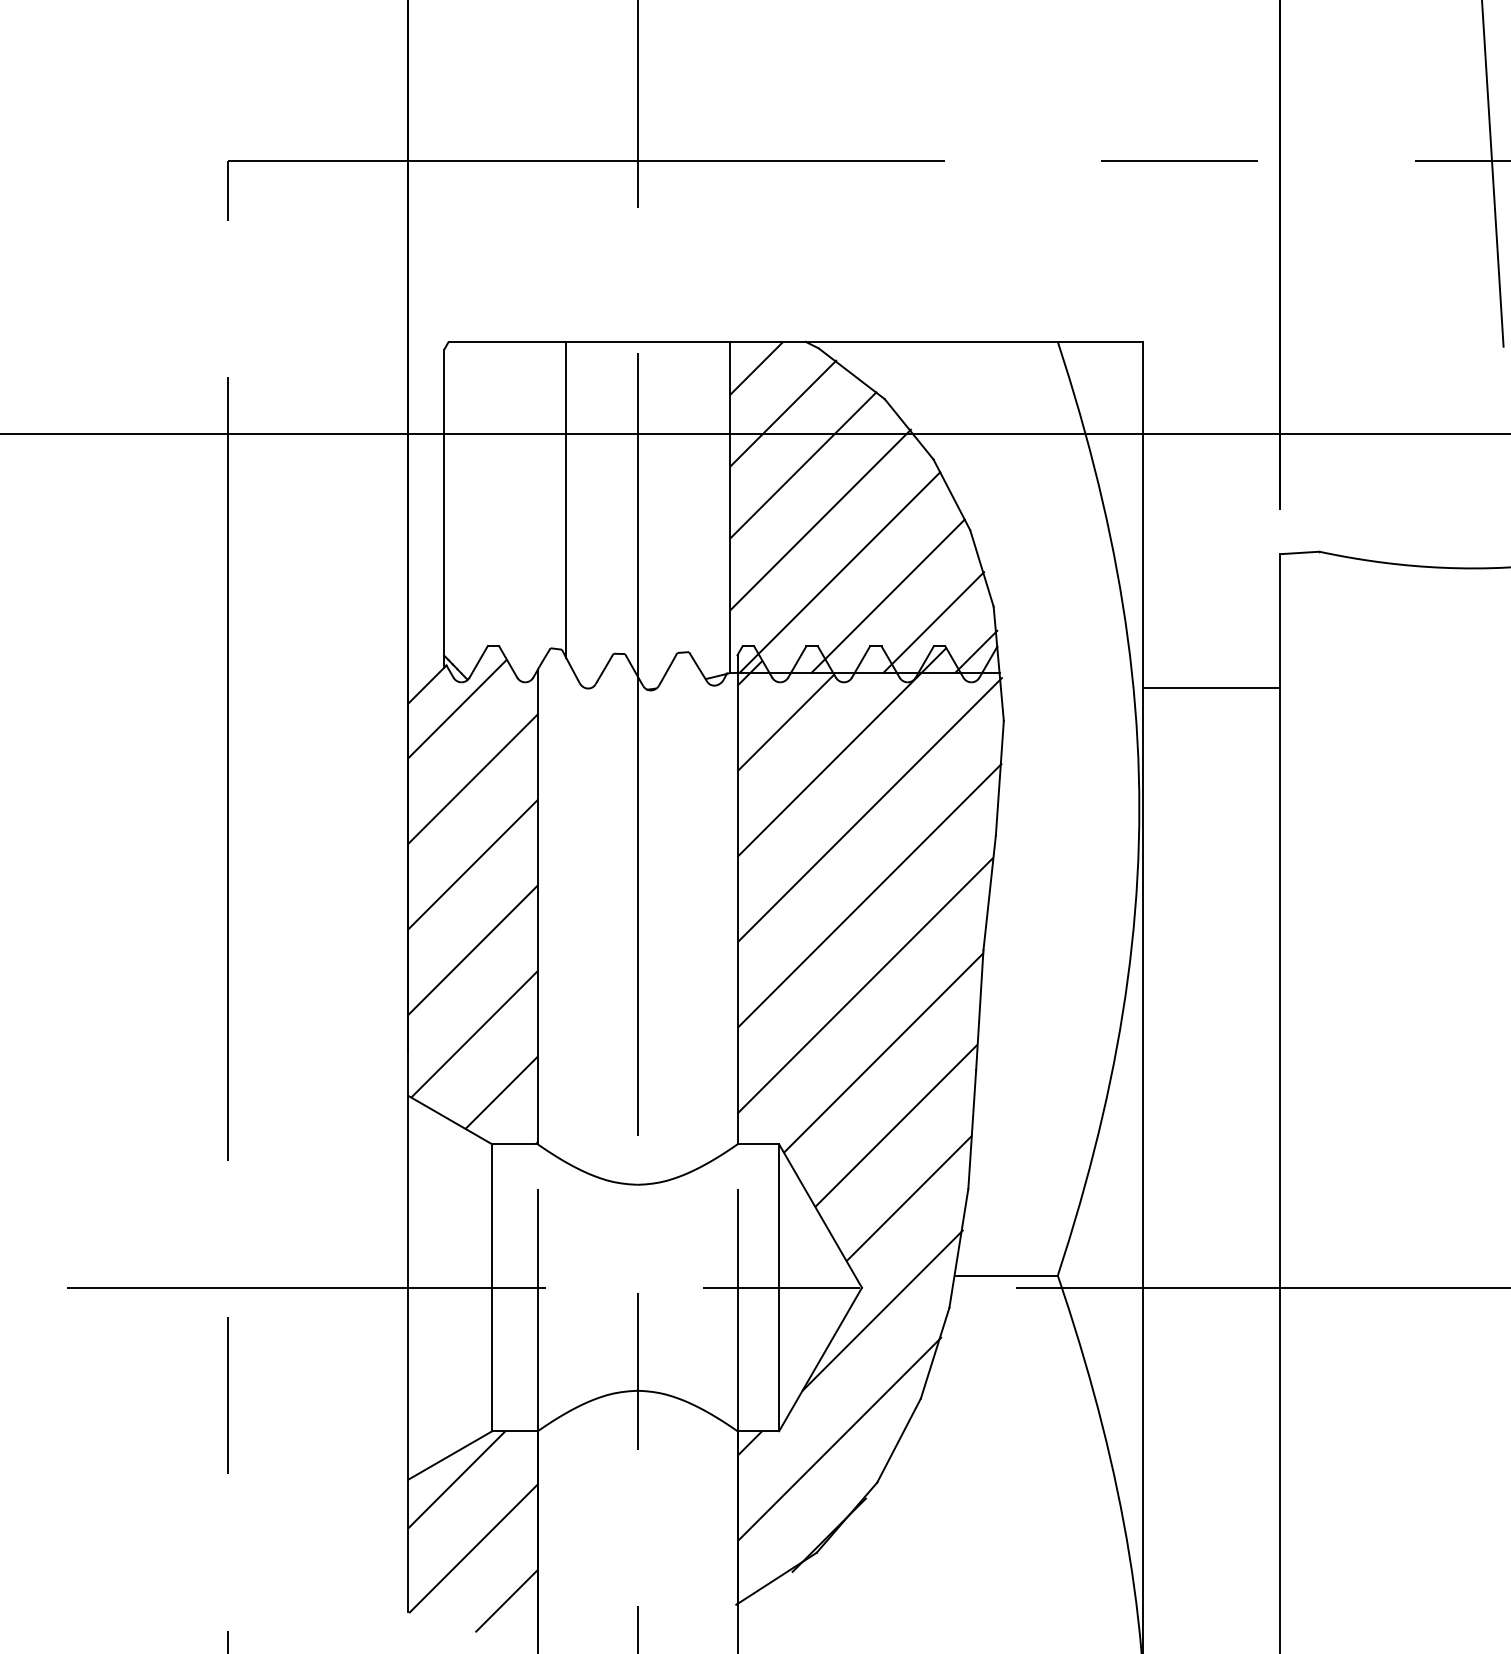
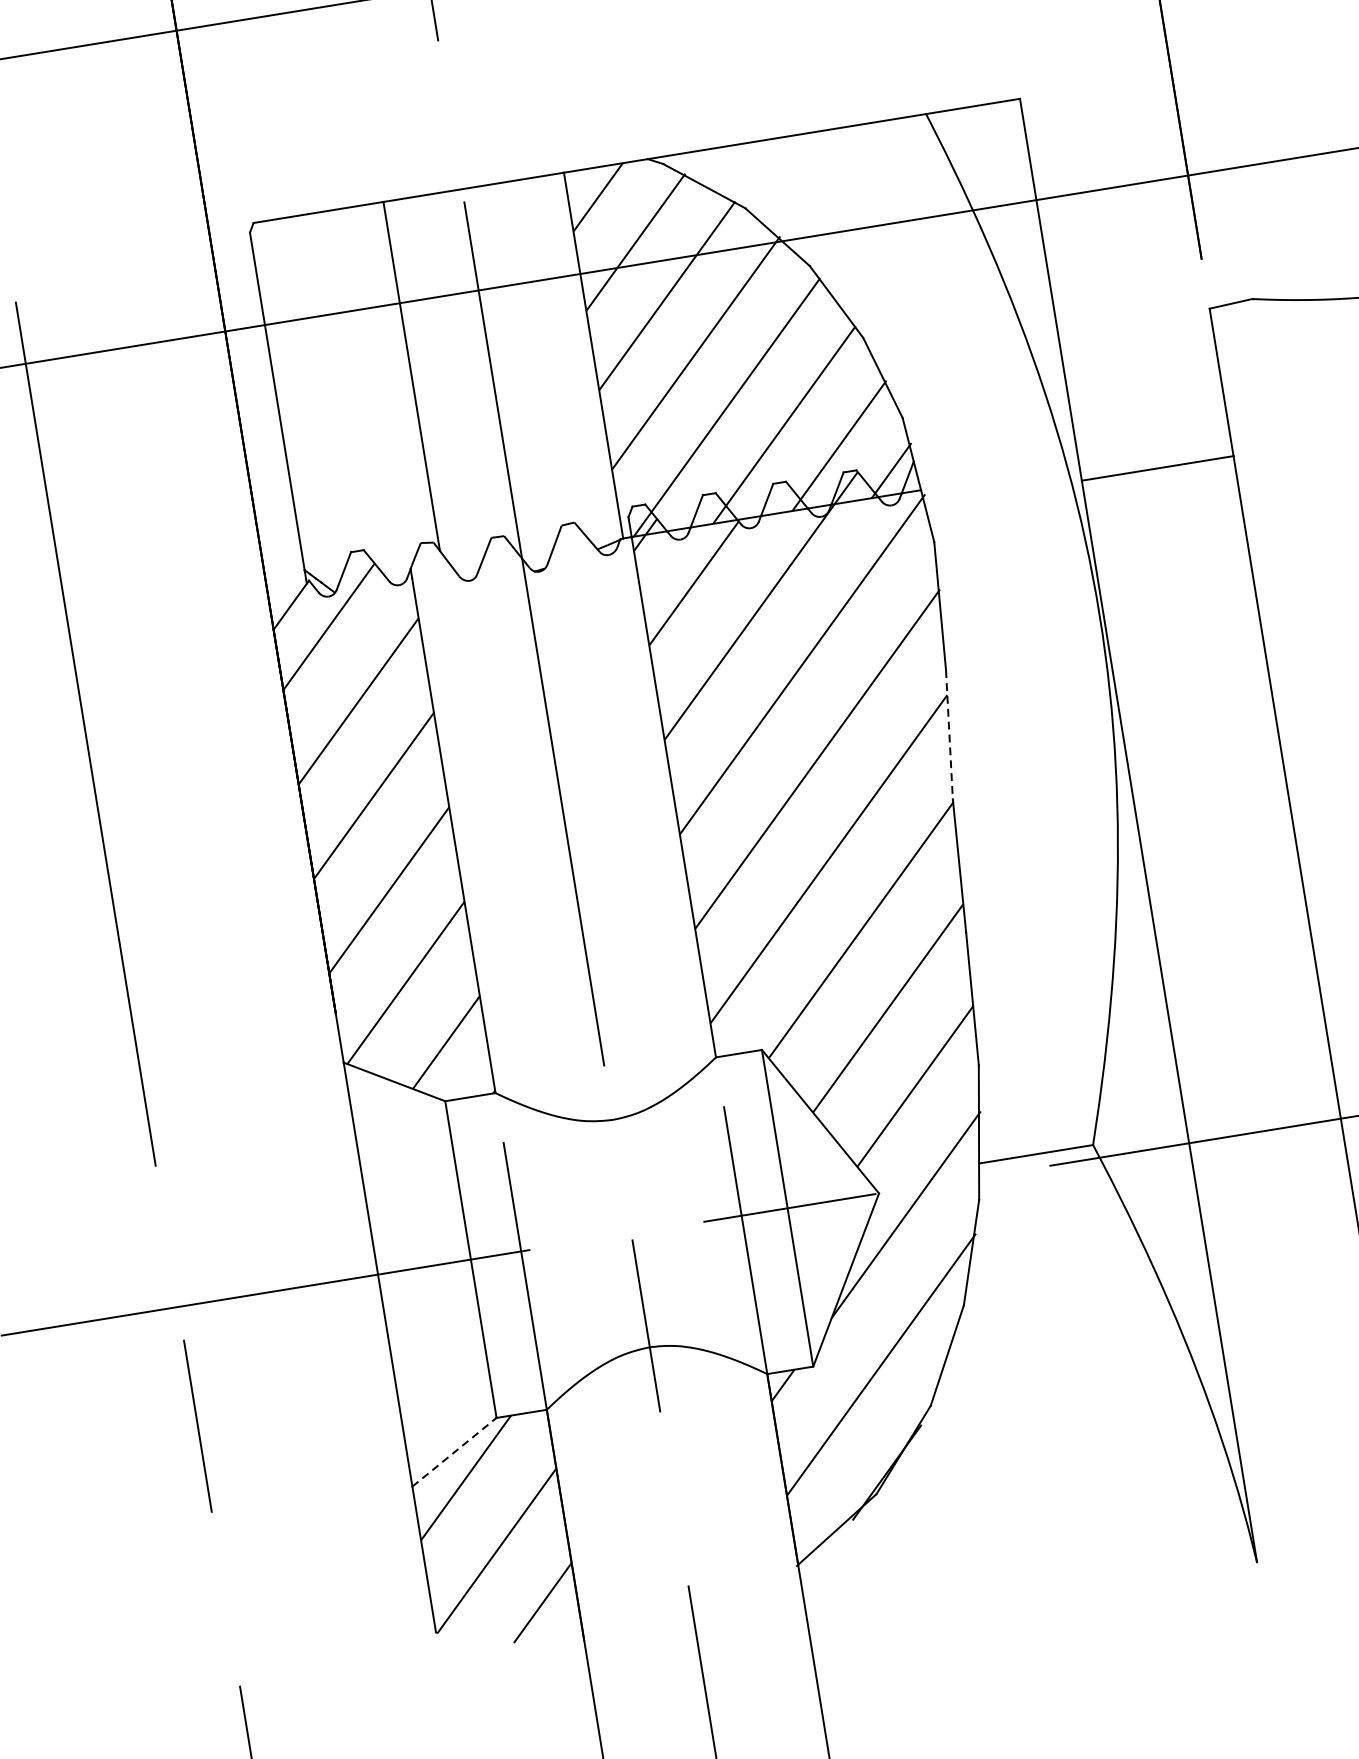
line: (989, 893) -> (949, 735), solid -> dashed
line: (450, 1455) -> (454, 1452), solid -> dashed

